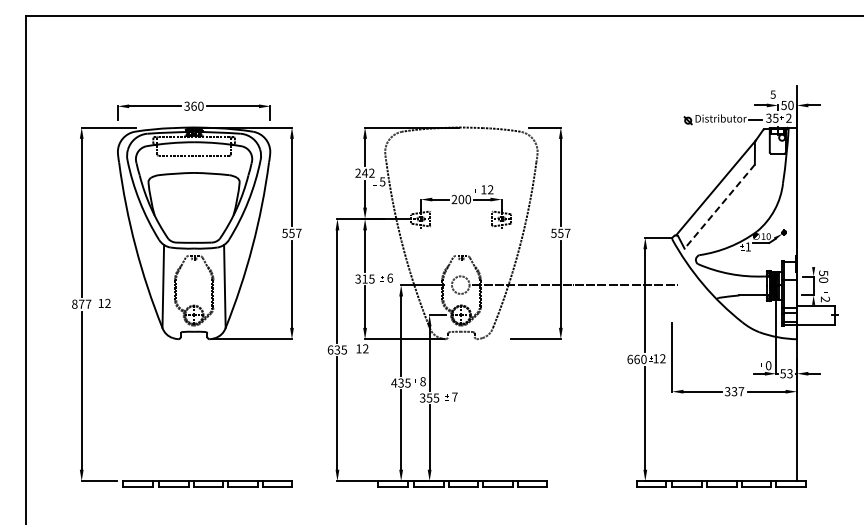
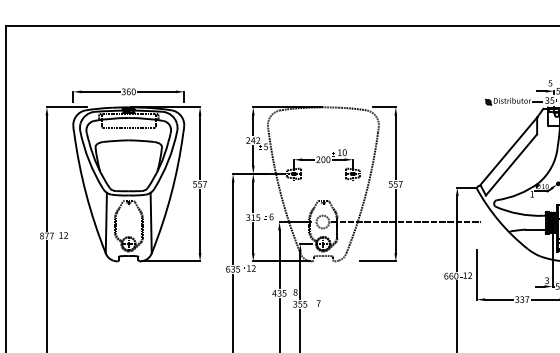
text: (490, 189) -> (344, 152), 12 -> 10
line: (719, 206) -> (511, 164), dashed -> solid
text: (768, 365) -> (547, 280), 0 -> 3

